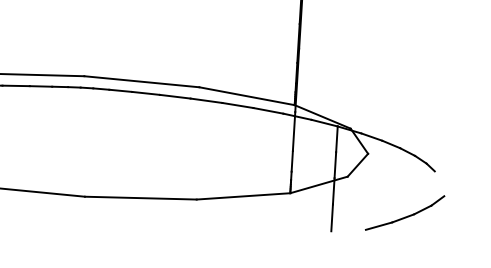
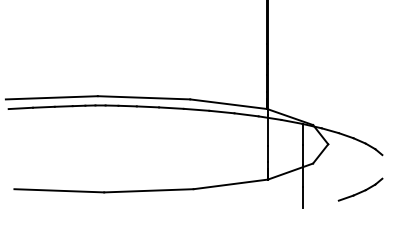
part: (404, 212) -> (360, 189), size x0.71

